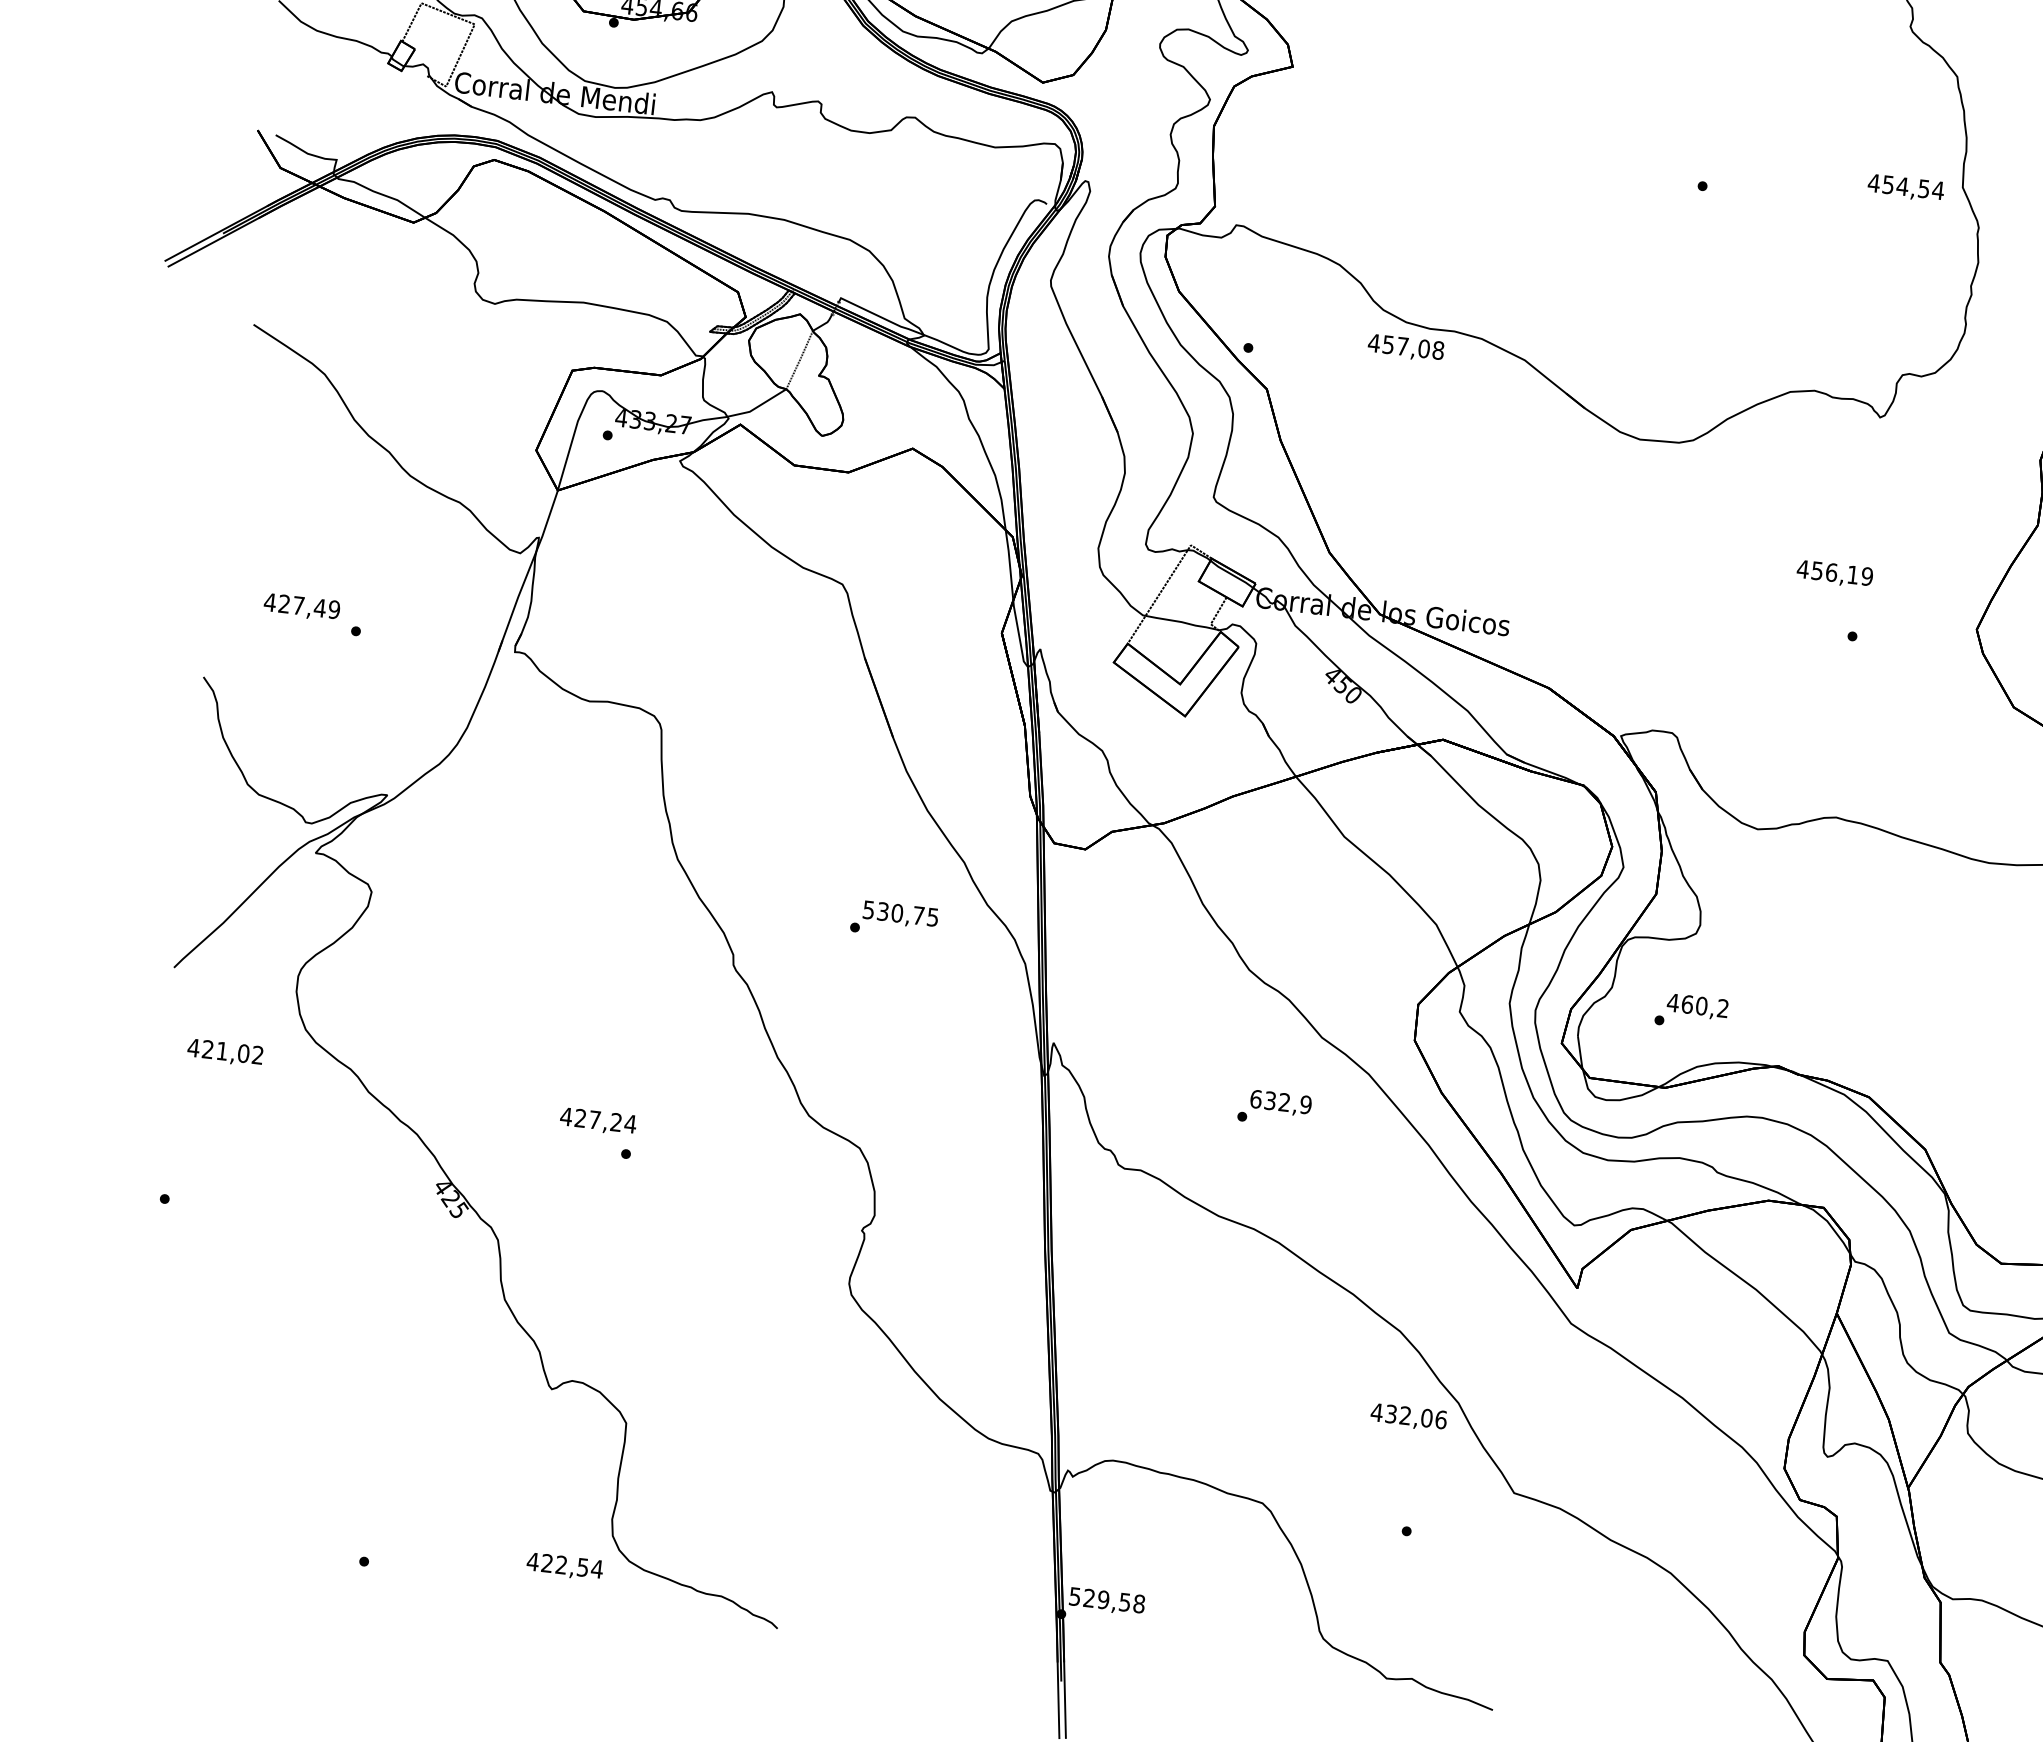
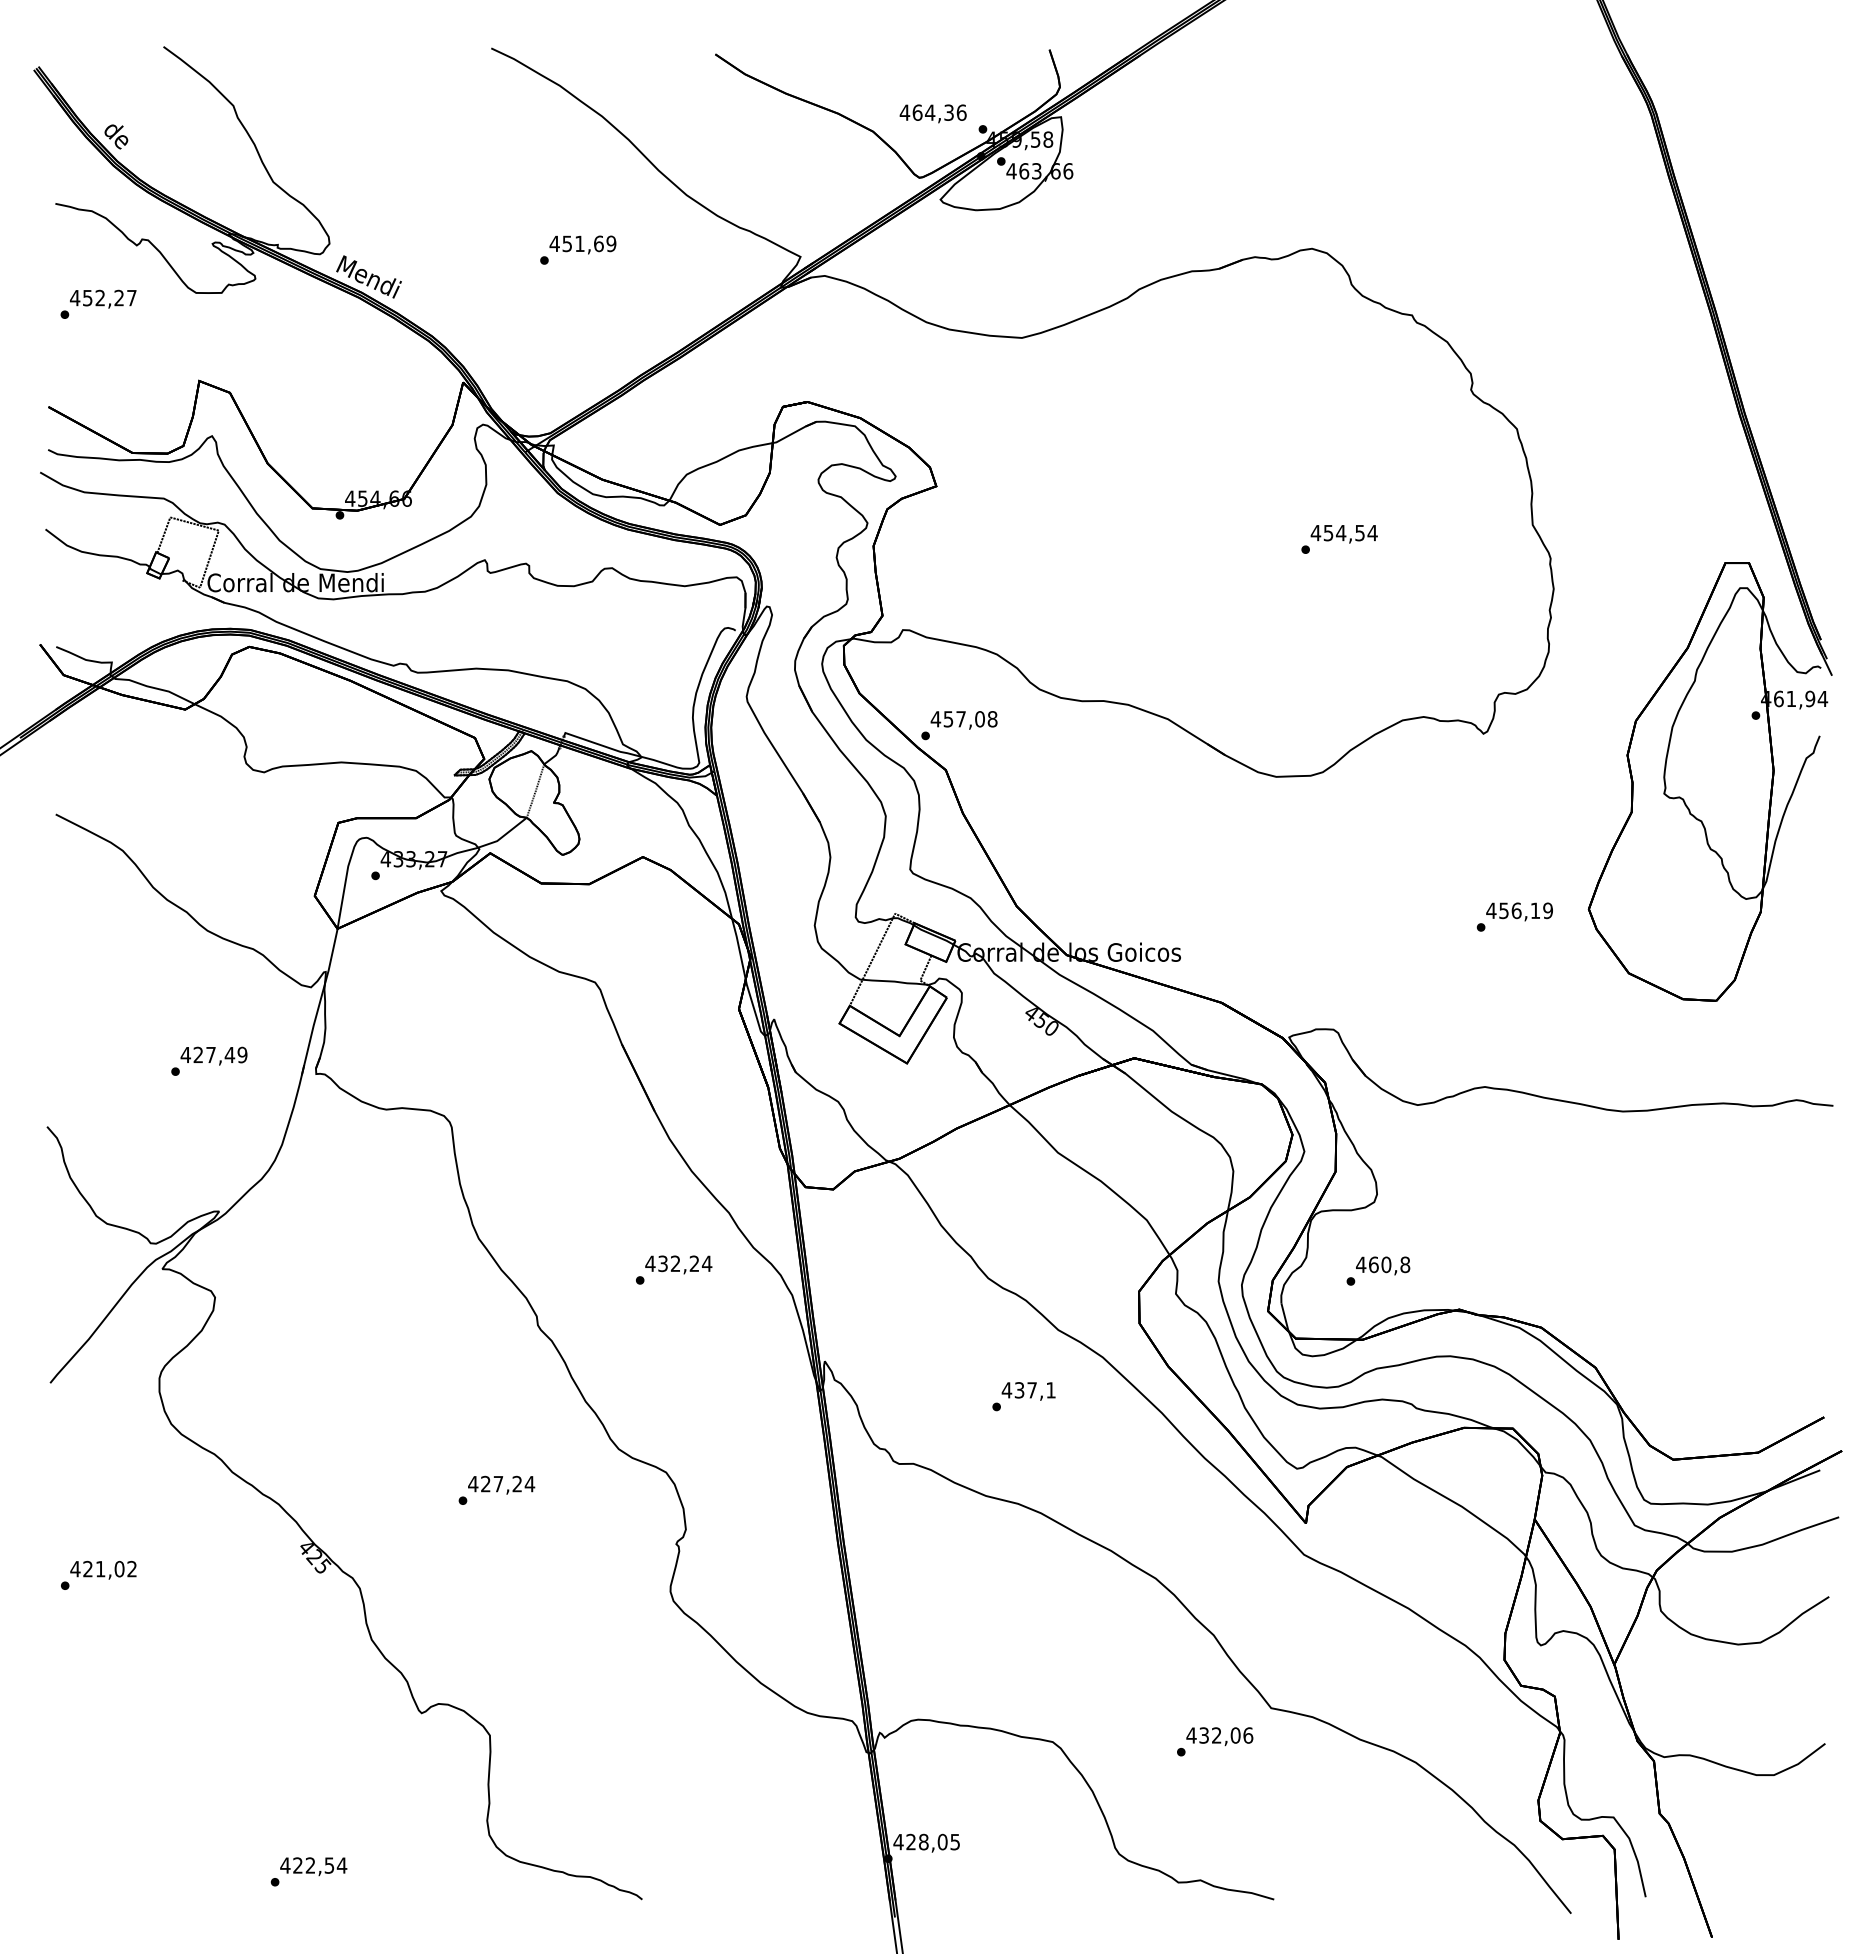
text: (1905, 188) -> (1343, 534), moved
text: (1405, 348) -> (963, 720), moved
text: (1834, 573) -> (1519, 911), moved
text: (301, 606) -> (213, 1055), moved
text: (900, 913) -> (678, 1263), 530,75 -> 432,24
text: (1723, 1008) -> (1405, 1264), 460,2 -> 460,8
text: (225, 1051) -> (103, 1569), moved
text: (1280, 1102) -> (1028, 1390), 632,9 -> 437,1
text: (598, 1120) -> (501, 1484), moved
text: (1408, 1417) -> (1219, 1736), moved
text: (564, 1566) -> (313, 1866), moved
text: (1106, 1599) -> (926, 1841), 529,58 -> 428,05

